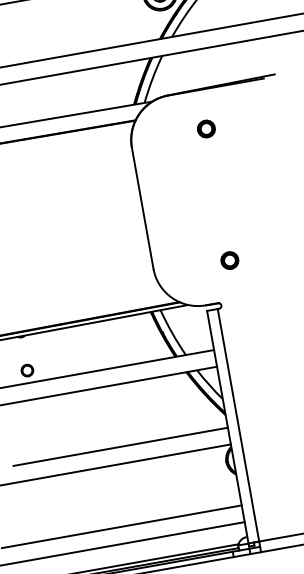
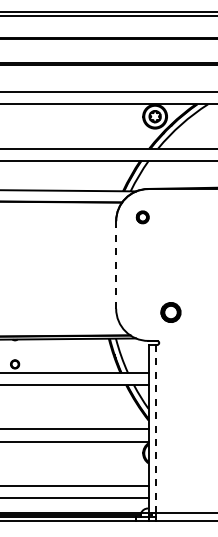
part: (206, 129) -> (142, 217), moved
line: (143, 208) -> (116, 265), solid -> dashed
part: (229, 260) -> (170, 312), size x1.6
line: (238, 425) -> (156, 429), solid -> dashed

